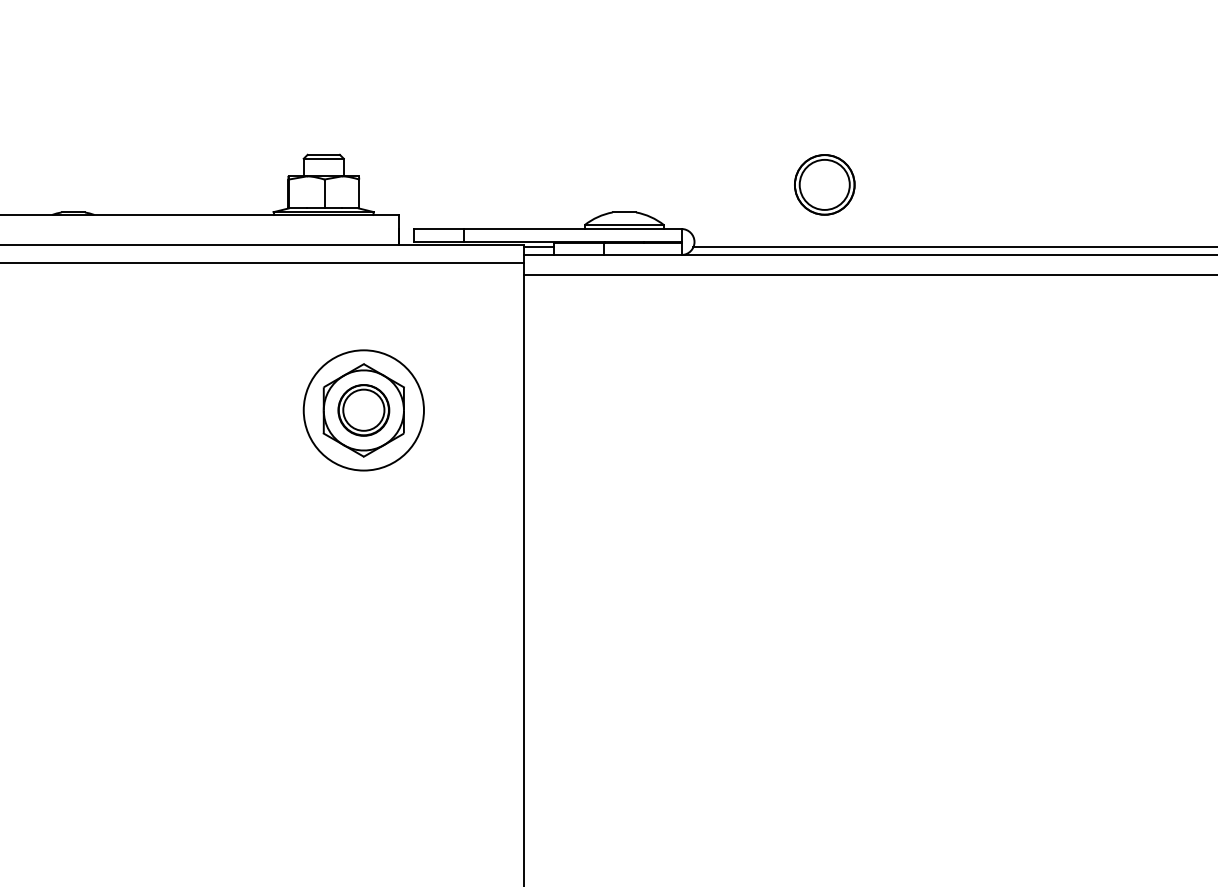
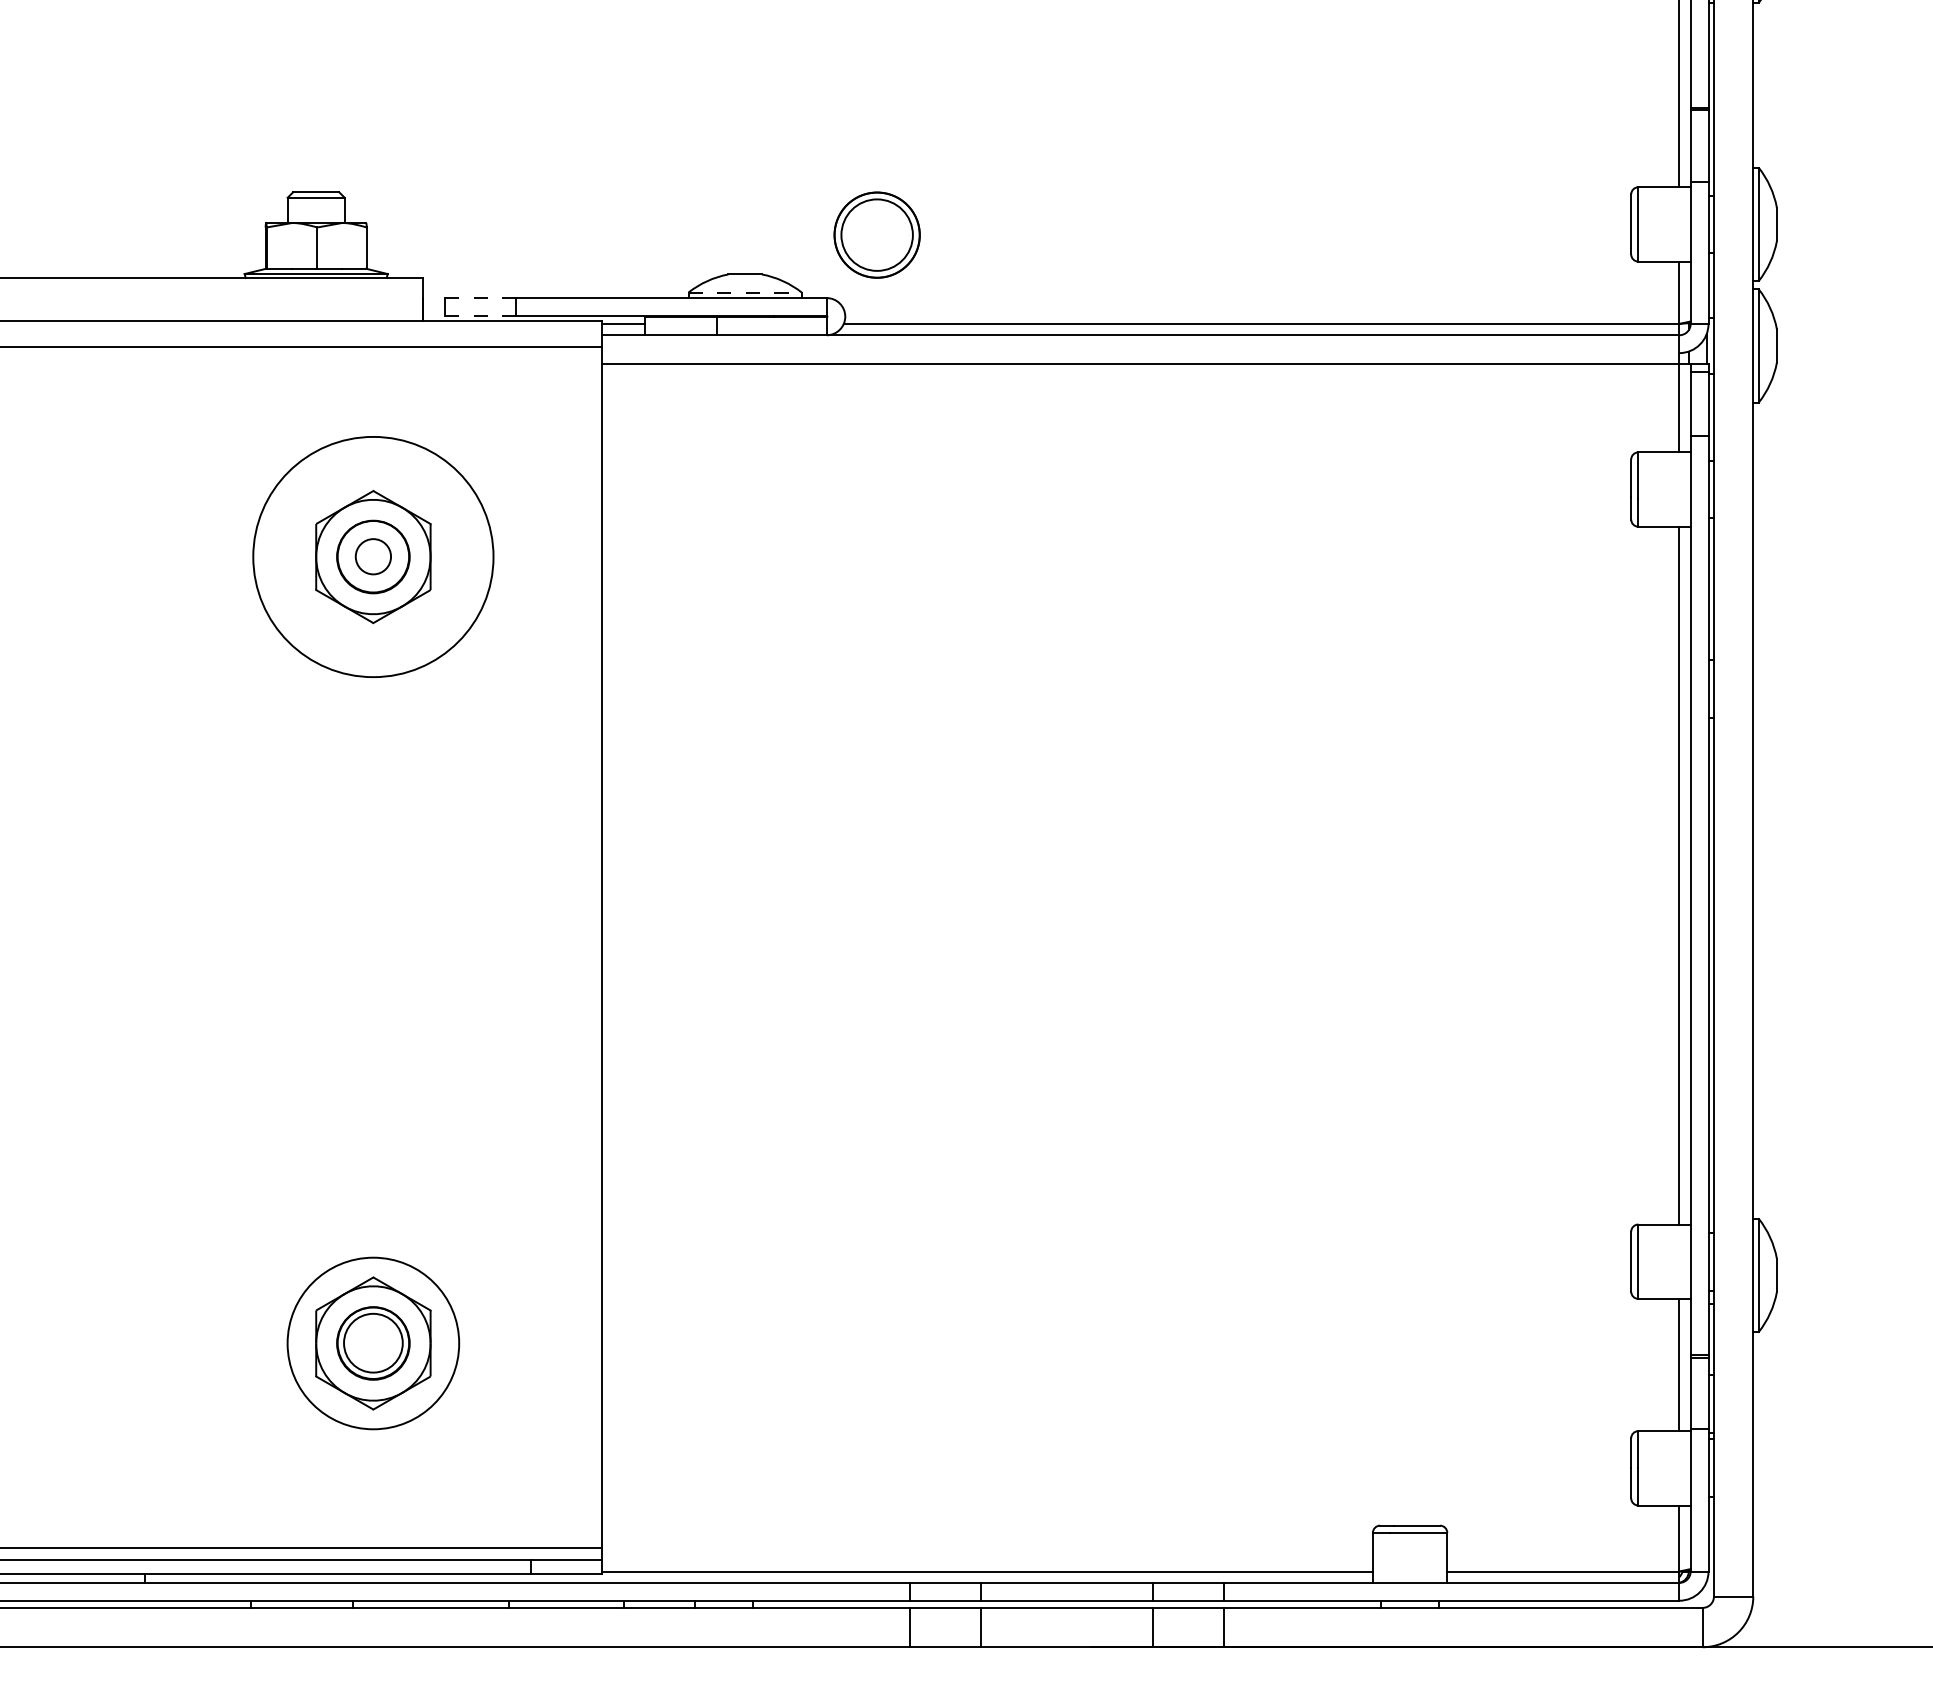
part: (824, 184) -> (876, 234), moved
line: (624, 225) -> (745, 292), solid -> dashed
line: (438, 229) -> (480, 298), solid -> dashed
line: (438, 241) -> (480, 315), solid -> dashed
circle: (363, 410) -> (373, 556), size x0.6
circle: (363, 410) -> (373, 556), size x1.4

